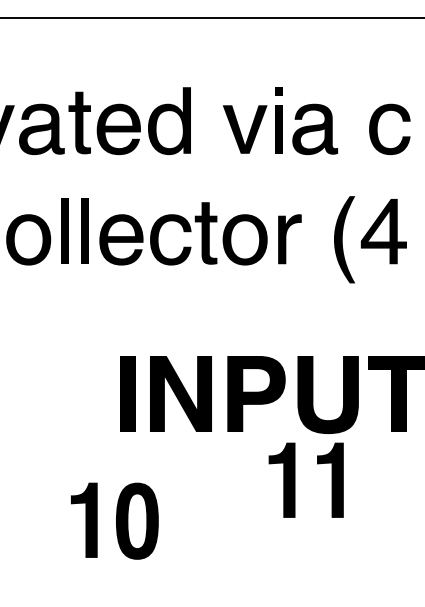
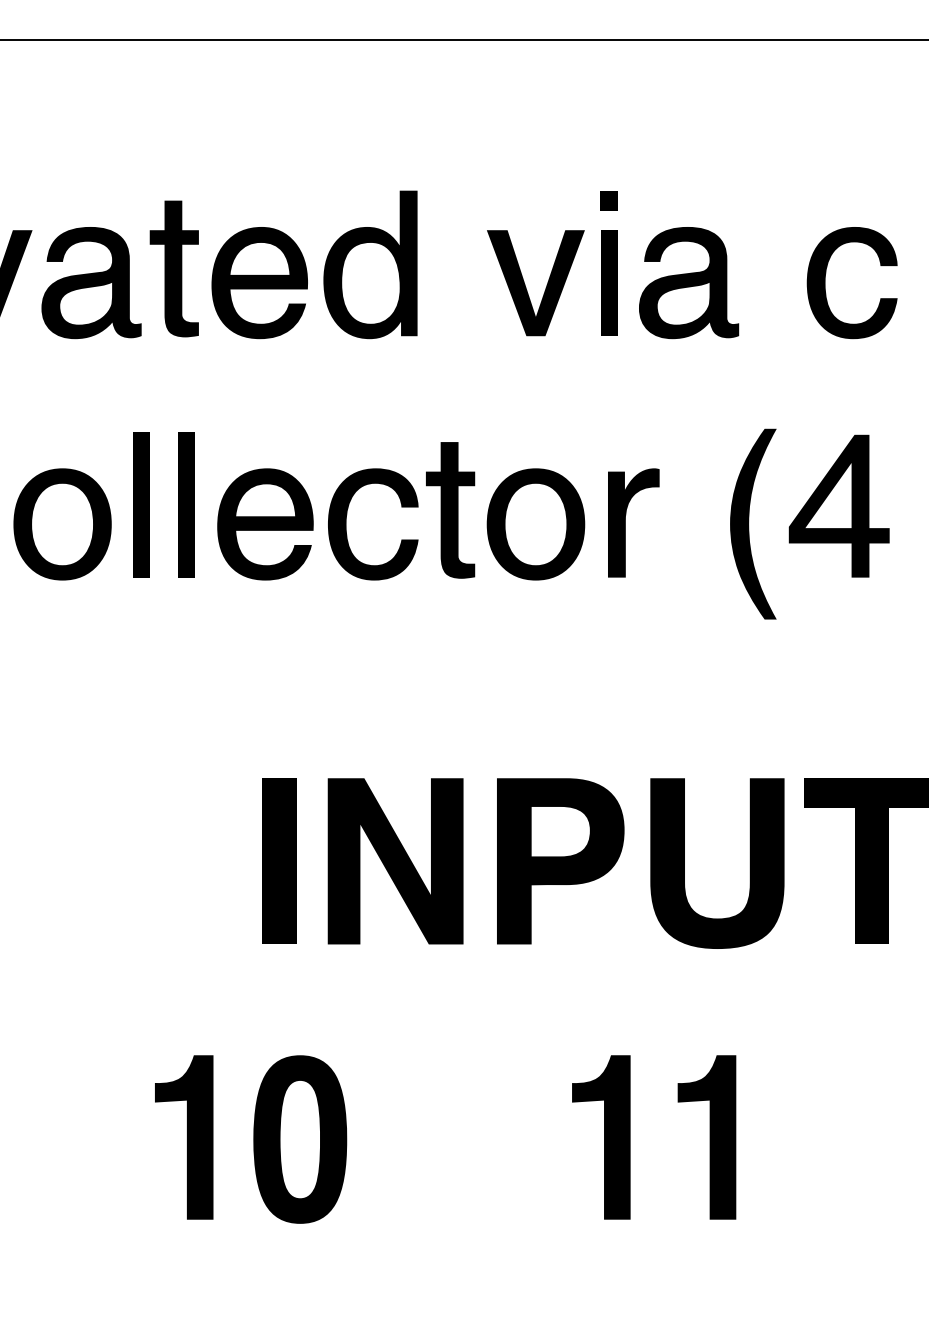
part: (295, 479) -> (630, 1135), moved

